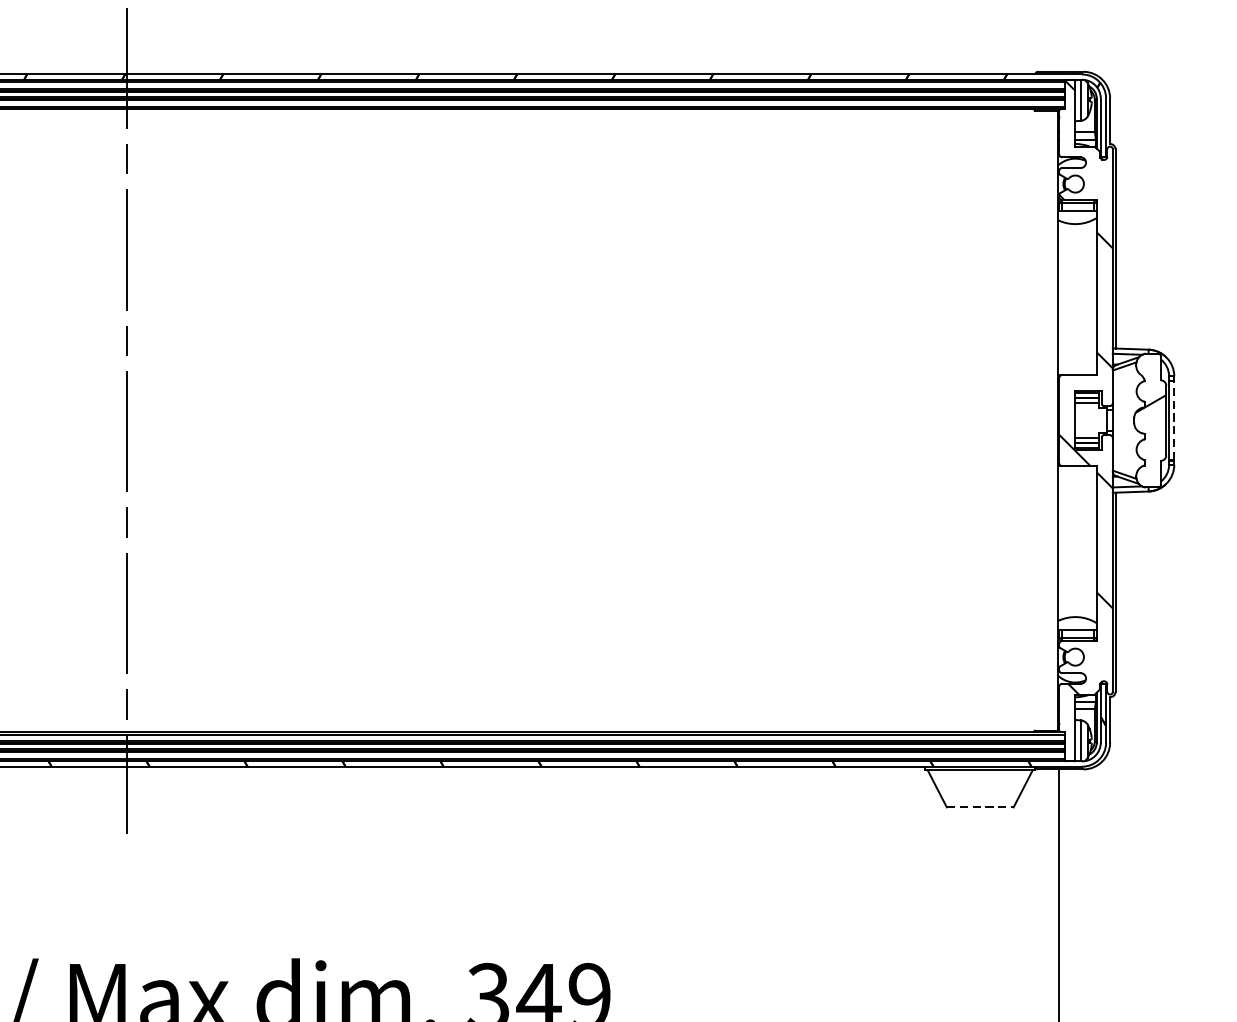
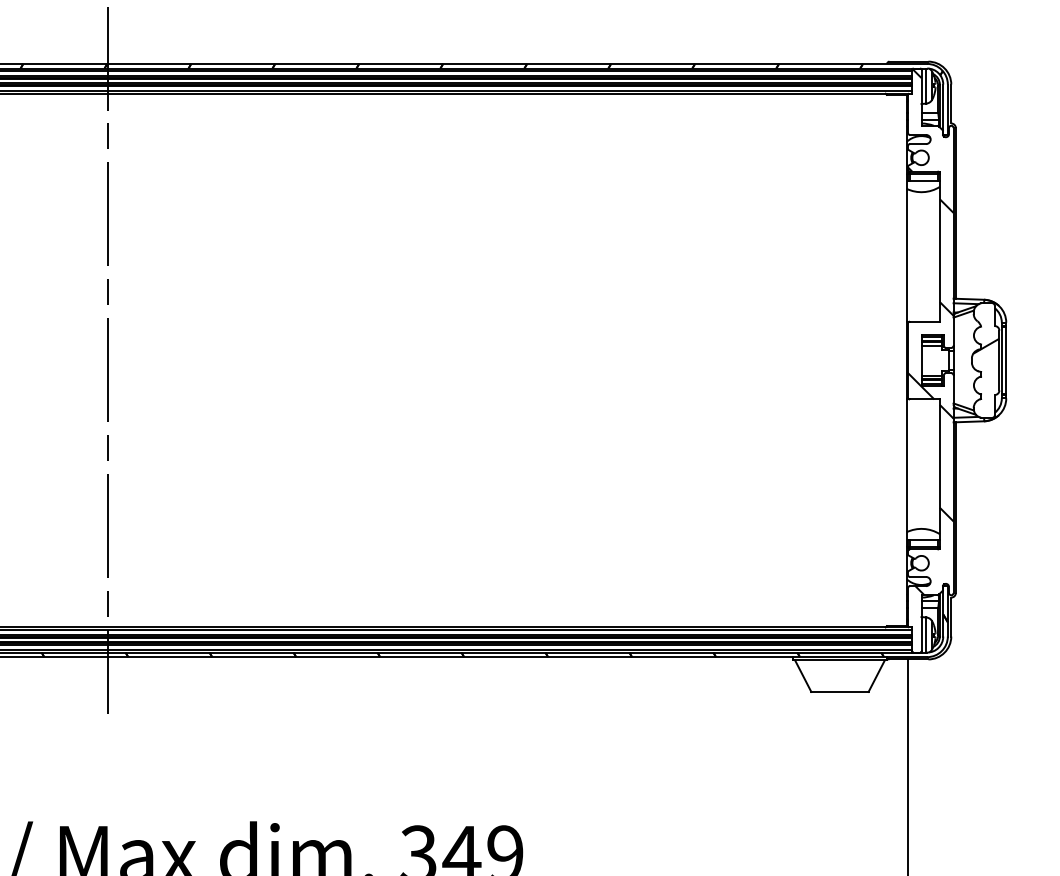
line: (1174, 420) -> (1006, 360), dashed -> solid
line: (979, 806) -> (839, 691), dashed -> solid

